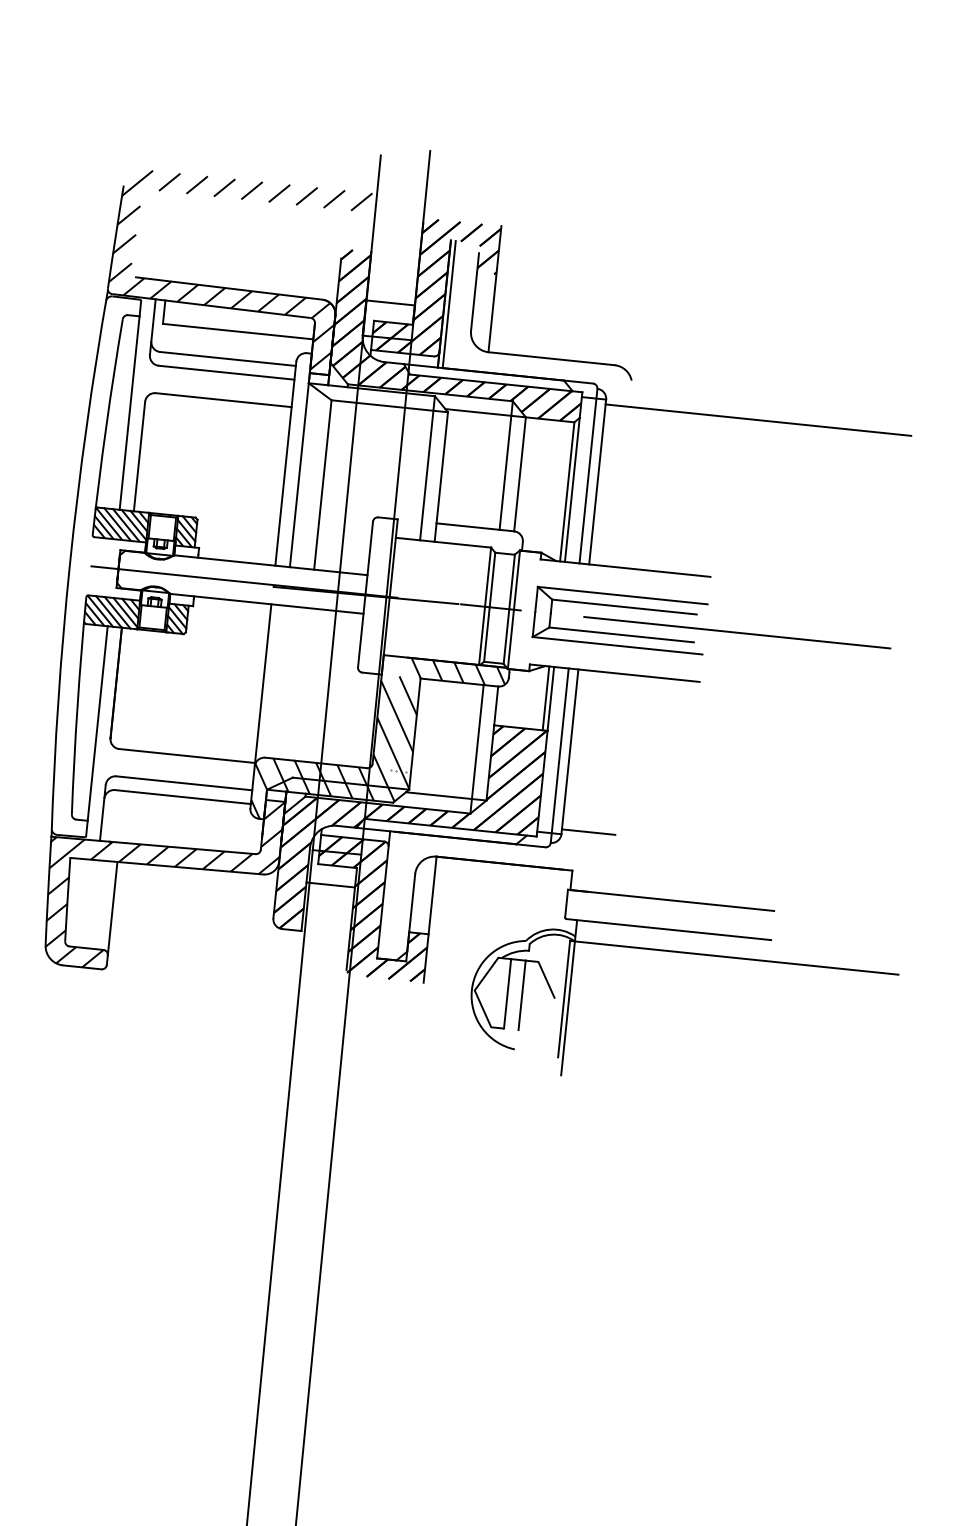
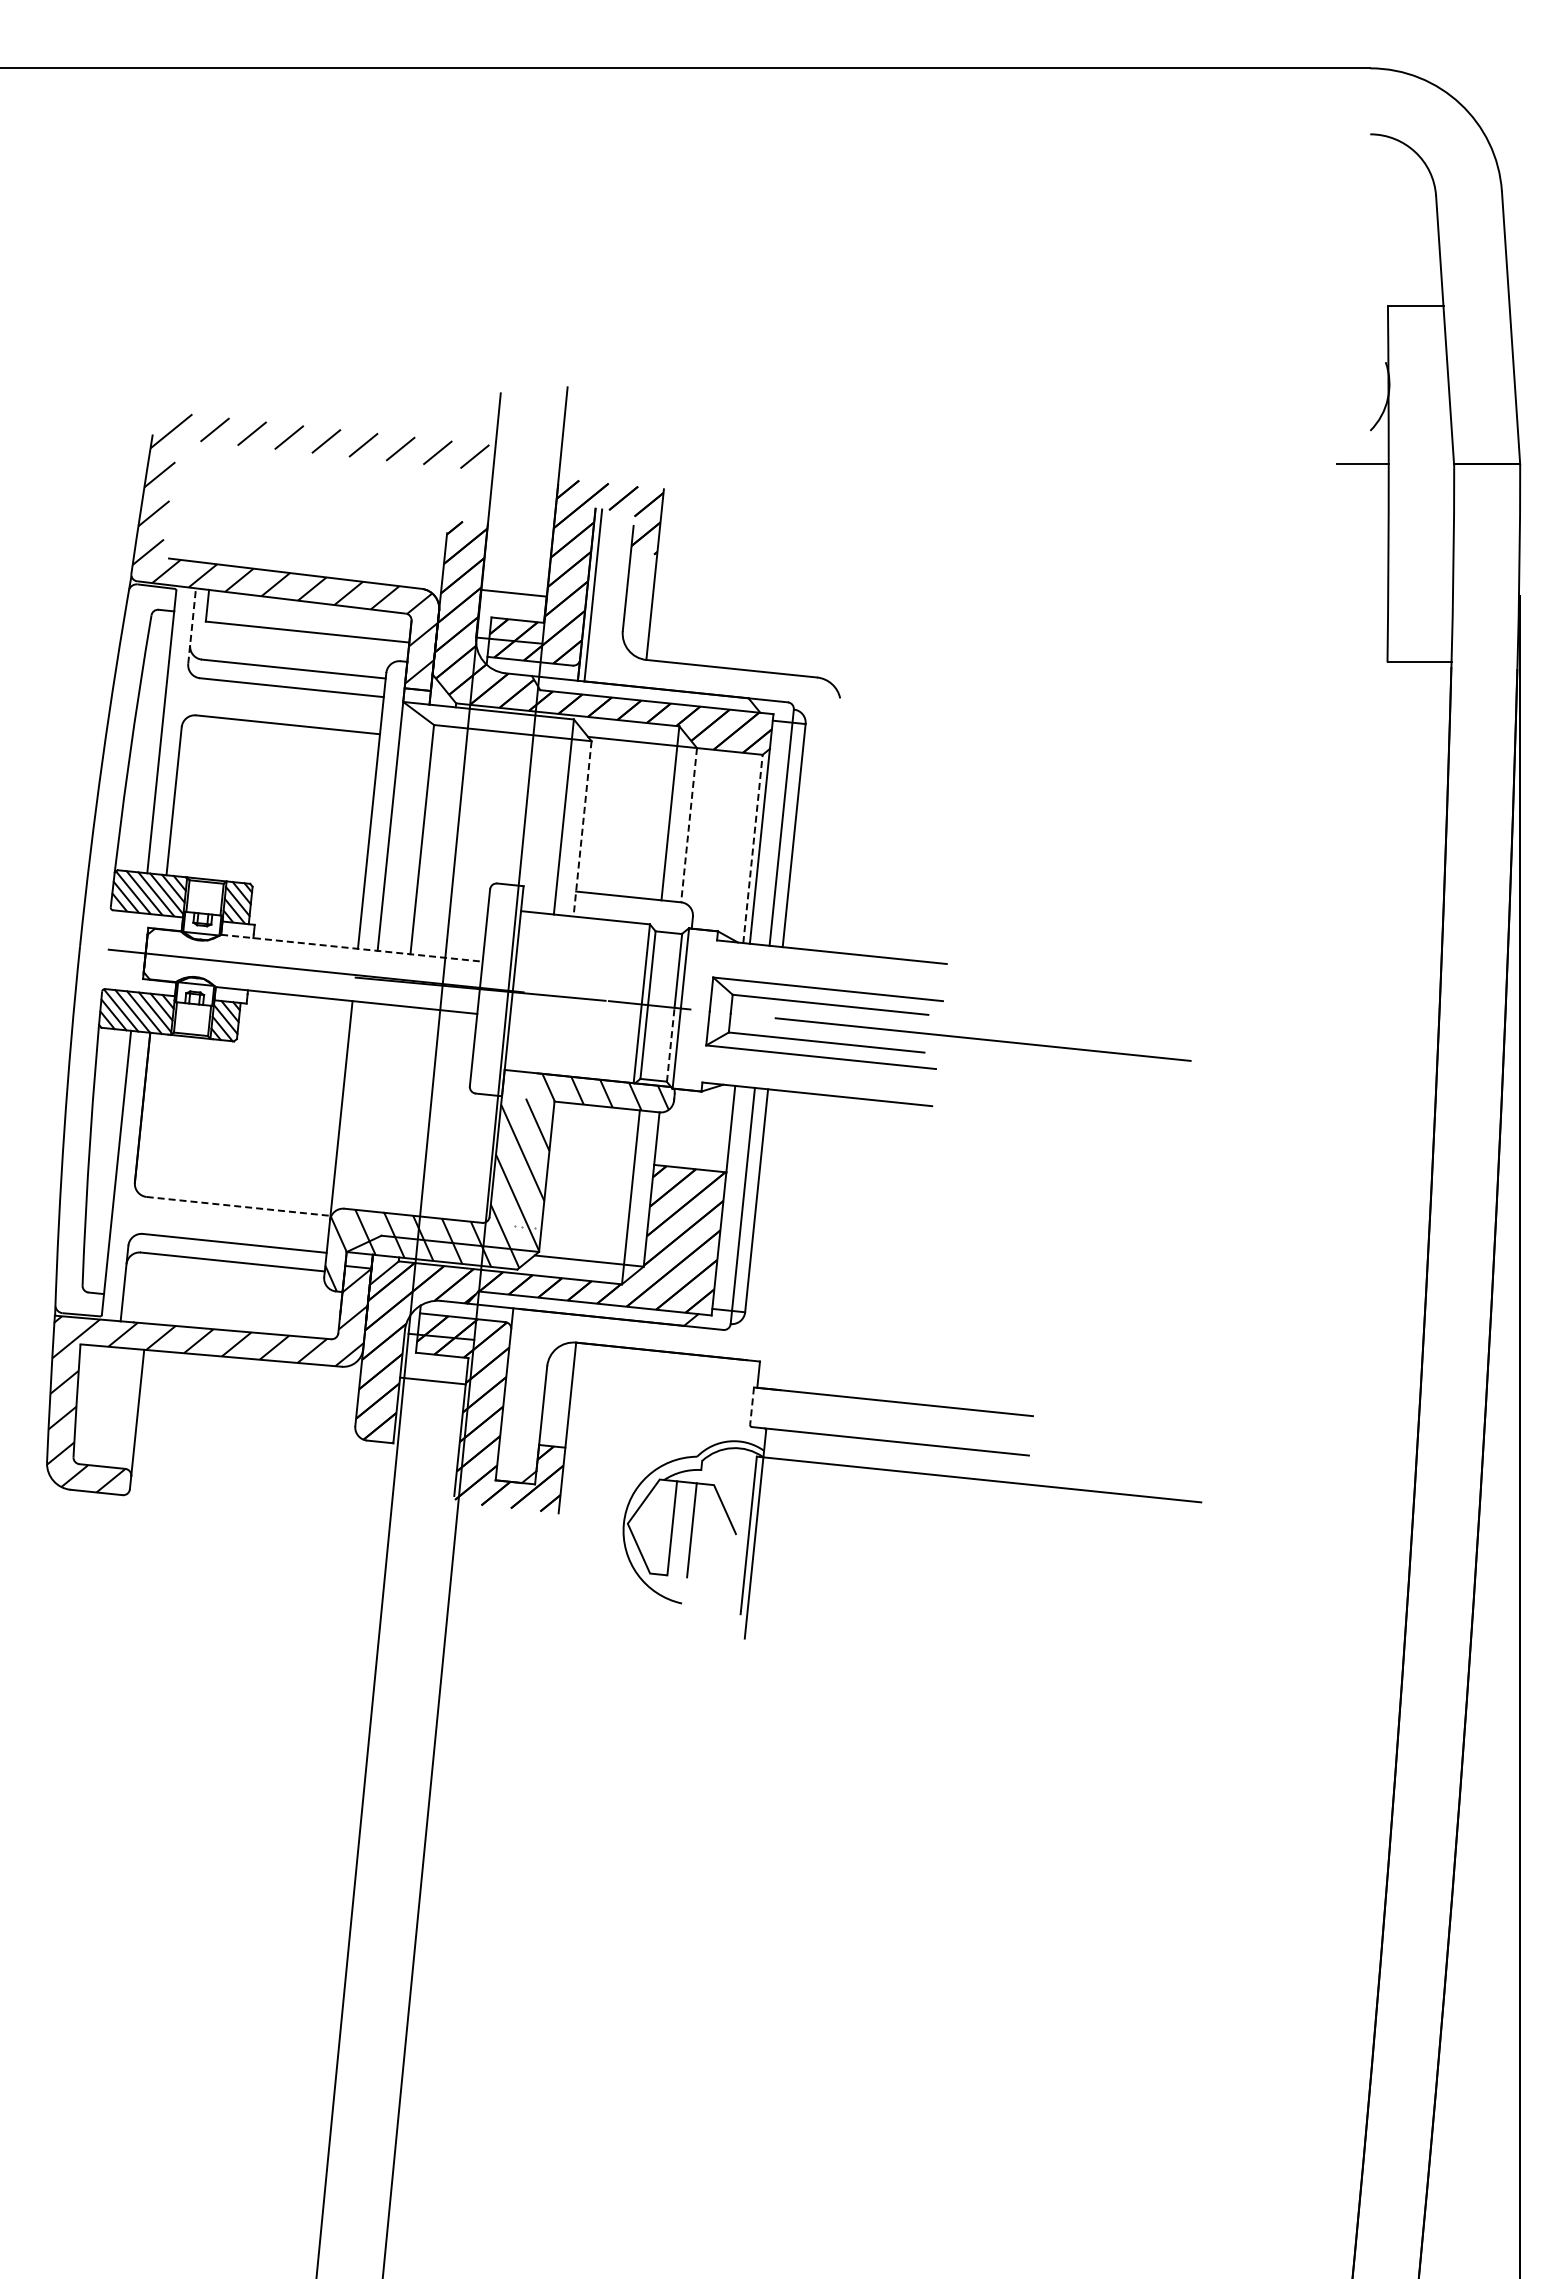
line: (153, 327) -> (192, 626), solid -> dashed
line: (758, 419) -> (1011, 751), removed
line: (520, 474) -> (689, 825), solid -> dashed
line: (441, 477) -> (582, 829), solid -> dashed
line: (566, 491) -> (752, 848), solid -> dashed
line: (271, 565) -> (352, 948), solid -> dashed
line: (506, 636) -> (670, 1044), solid -> dashed
line: (545, 698) -> (723, 1128), removed
line: (187, 756) -> (239, 1206), solid -> dashed
line: (588, 832) -> (781, 1309), removed
line: (566, 903) -> (752, 1406), solid -> dashed

